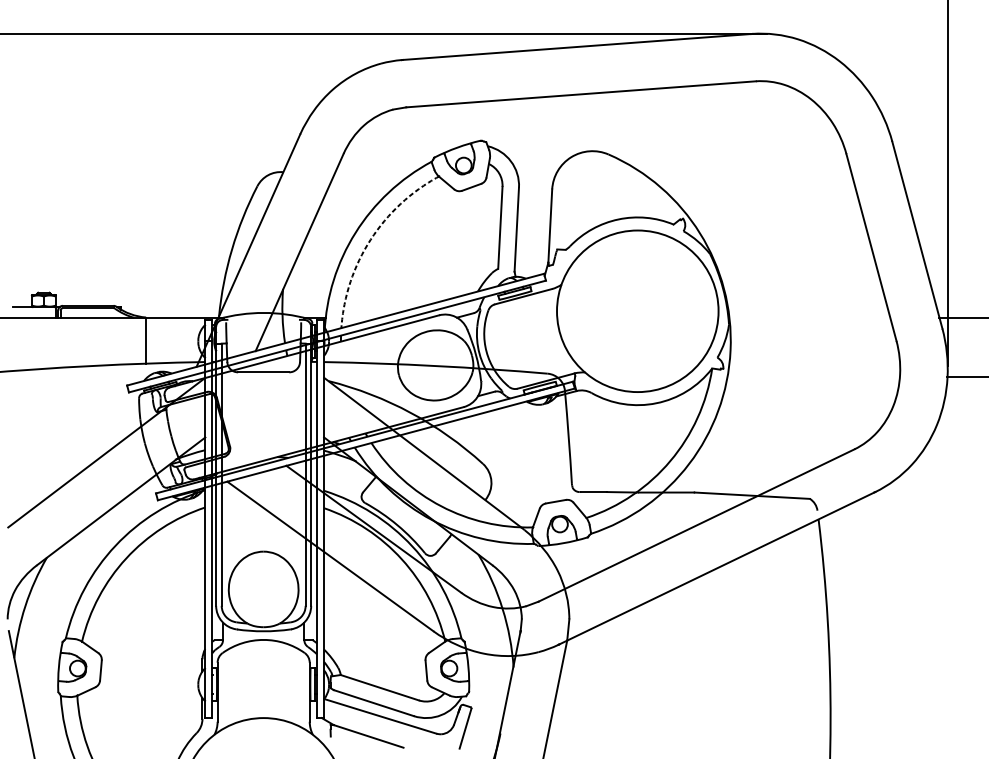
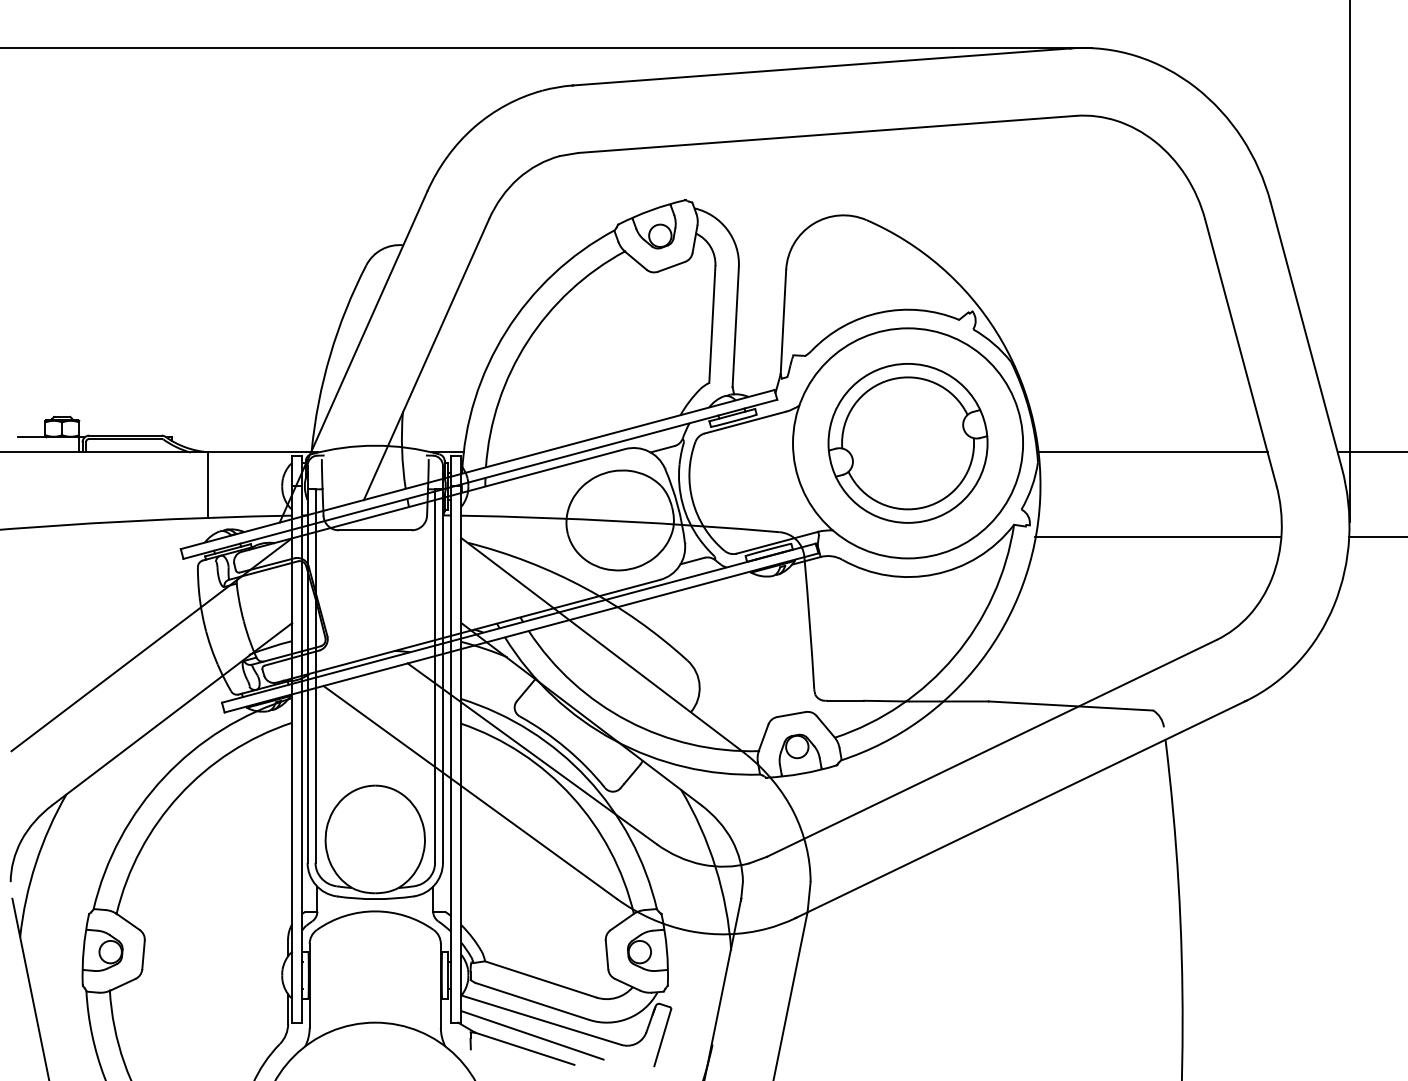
arc: (370, 239) -> (527, 341), dashed -> solid
part: (637, 311) -> (907, 443), added
line: (809, 317) -> (1152, 452), added
line: (813, 377) -> (1158, 537), added
line: (374, 727) -> (532, 1035), added

